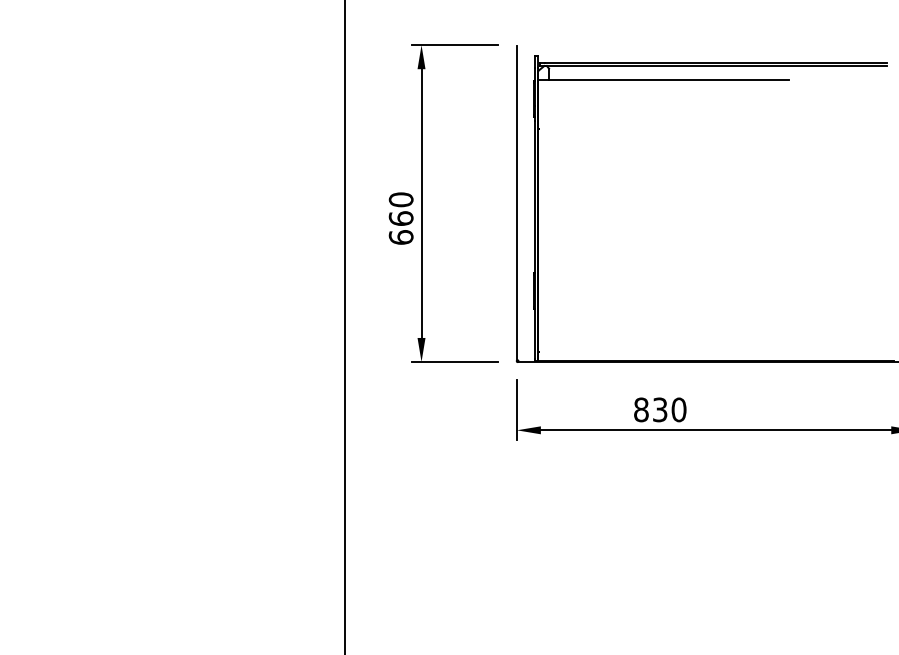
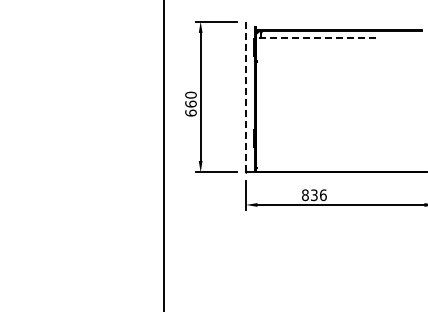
line: (664, 80) -> (316, 38), solid -> dashed
line: (517, 202) -> (246, 96), solid -> dashed
text: (679, 408) -> (323, 194), 830 -> 836

